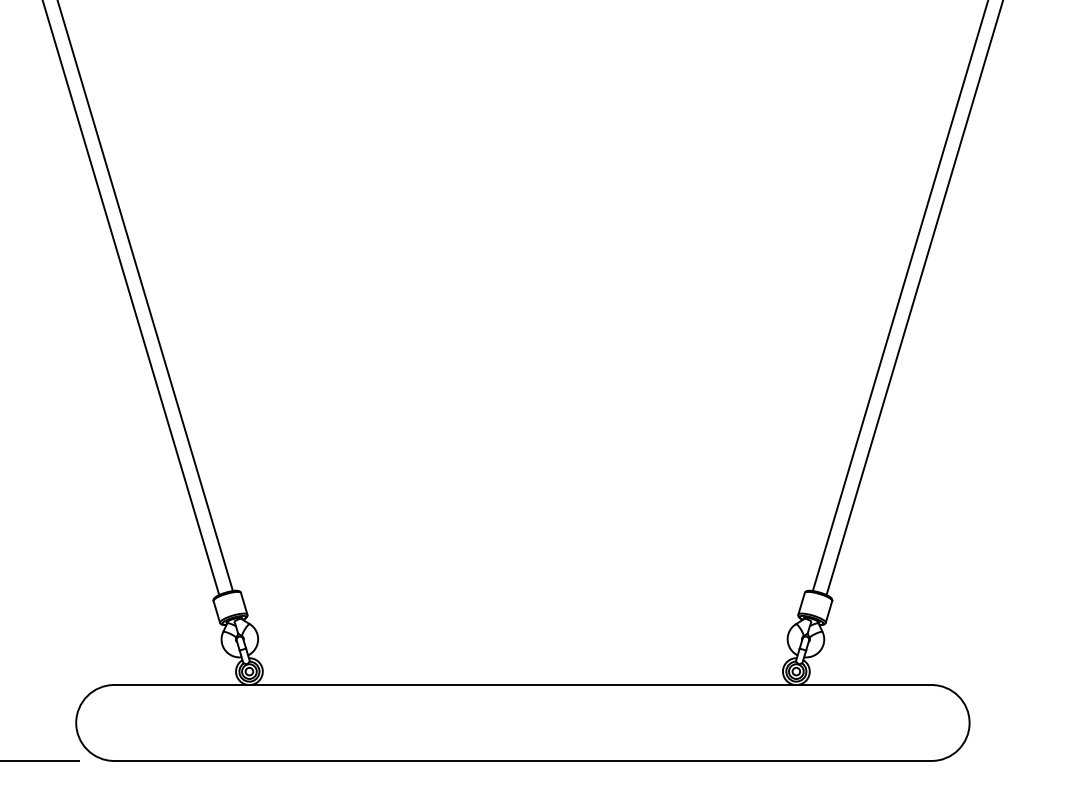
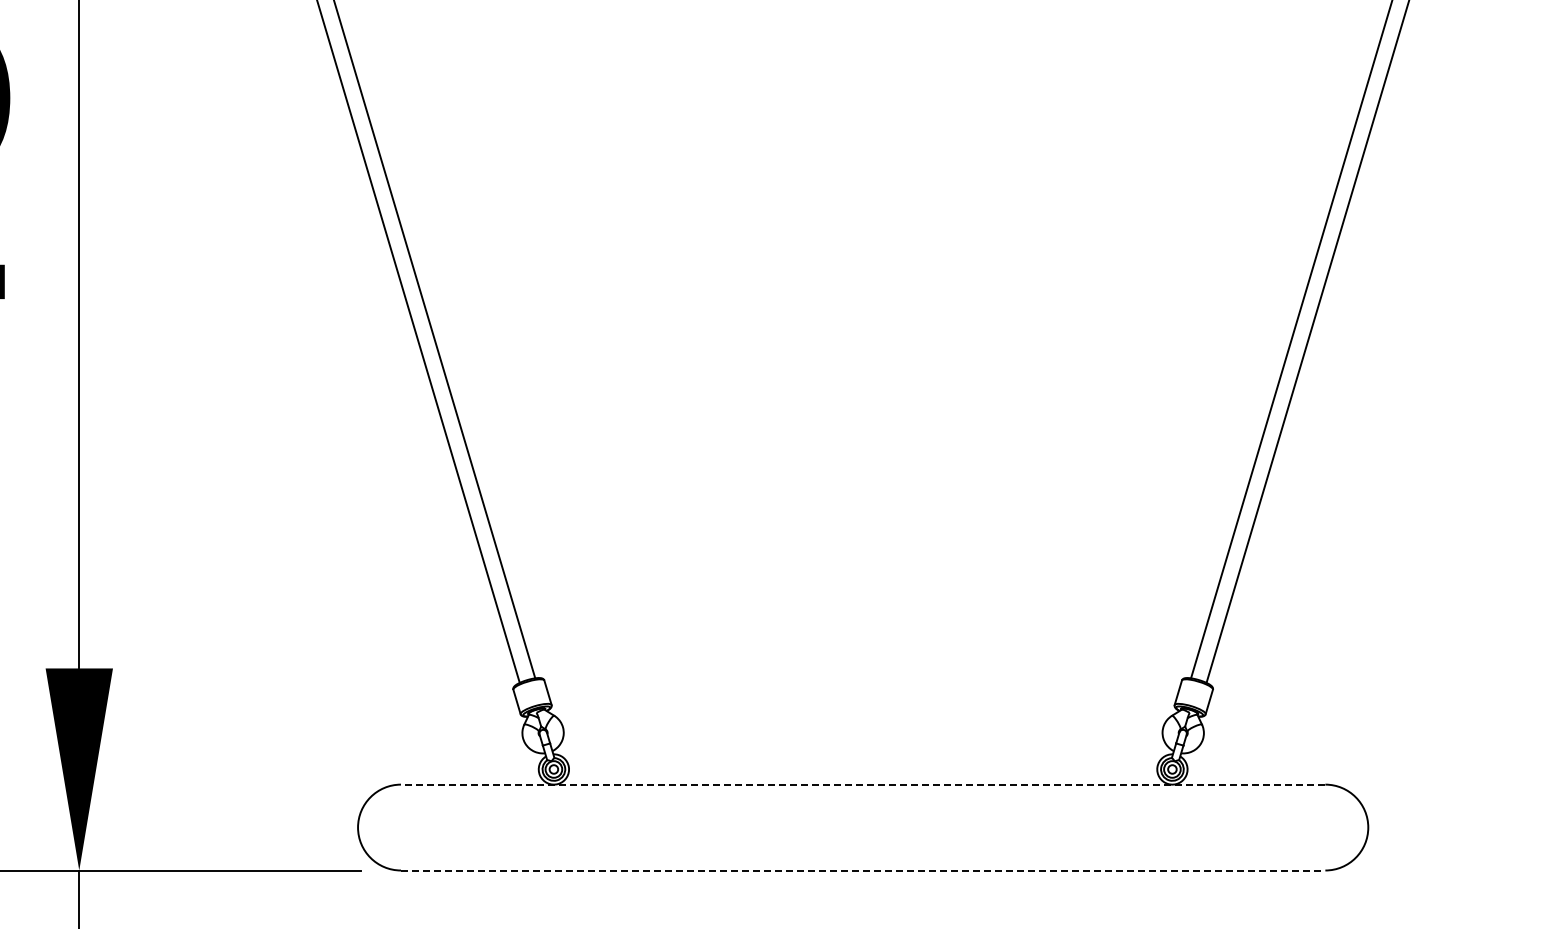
line: (522, 684) -> (862, 784), solid -> dashed
line: (523, 760) -> (863, 870), solid -> dashed

